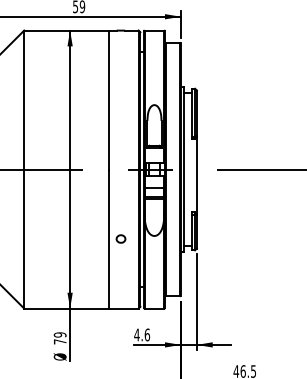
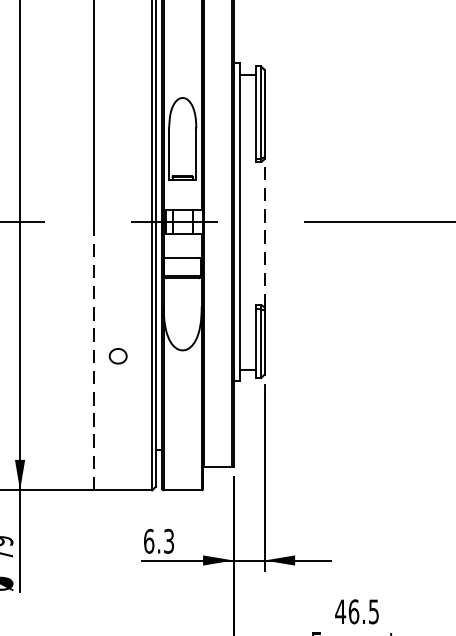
line: (196, 174) -> (263, 231), solid -> dashed
line: (108, 239) -> (94, 357), solid -> dashed
text: (142, 334) -> (159, 540), 4.6 -> 6.3

